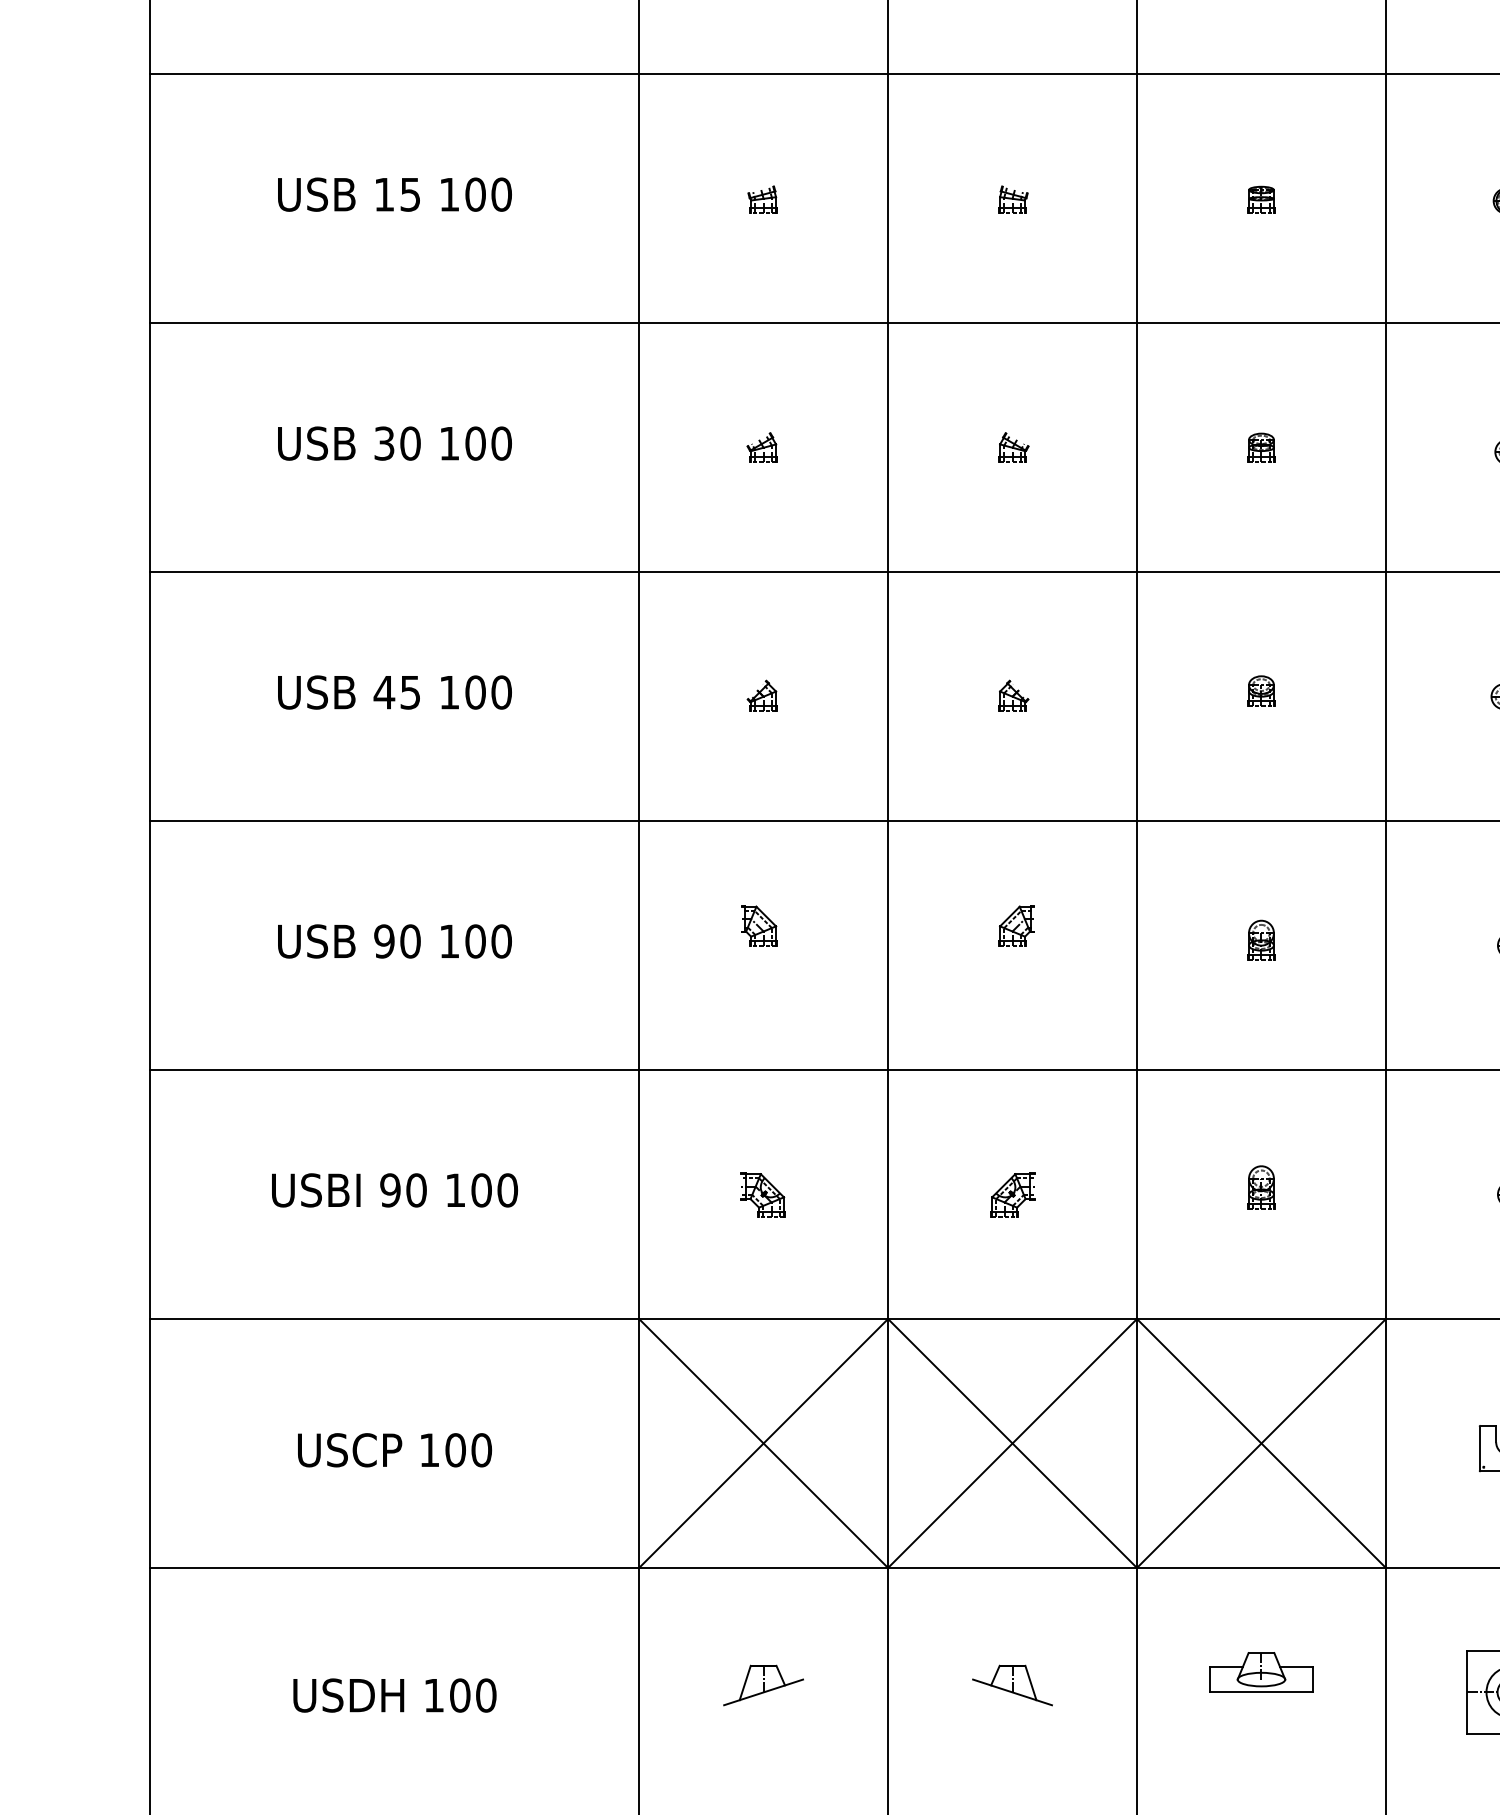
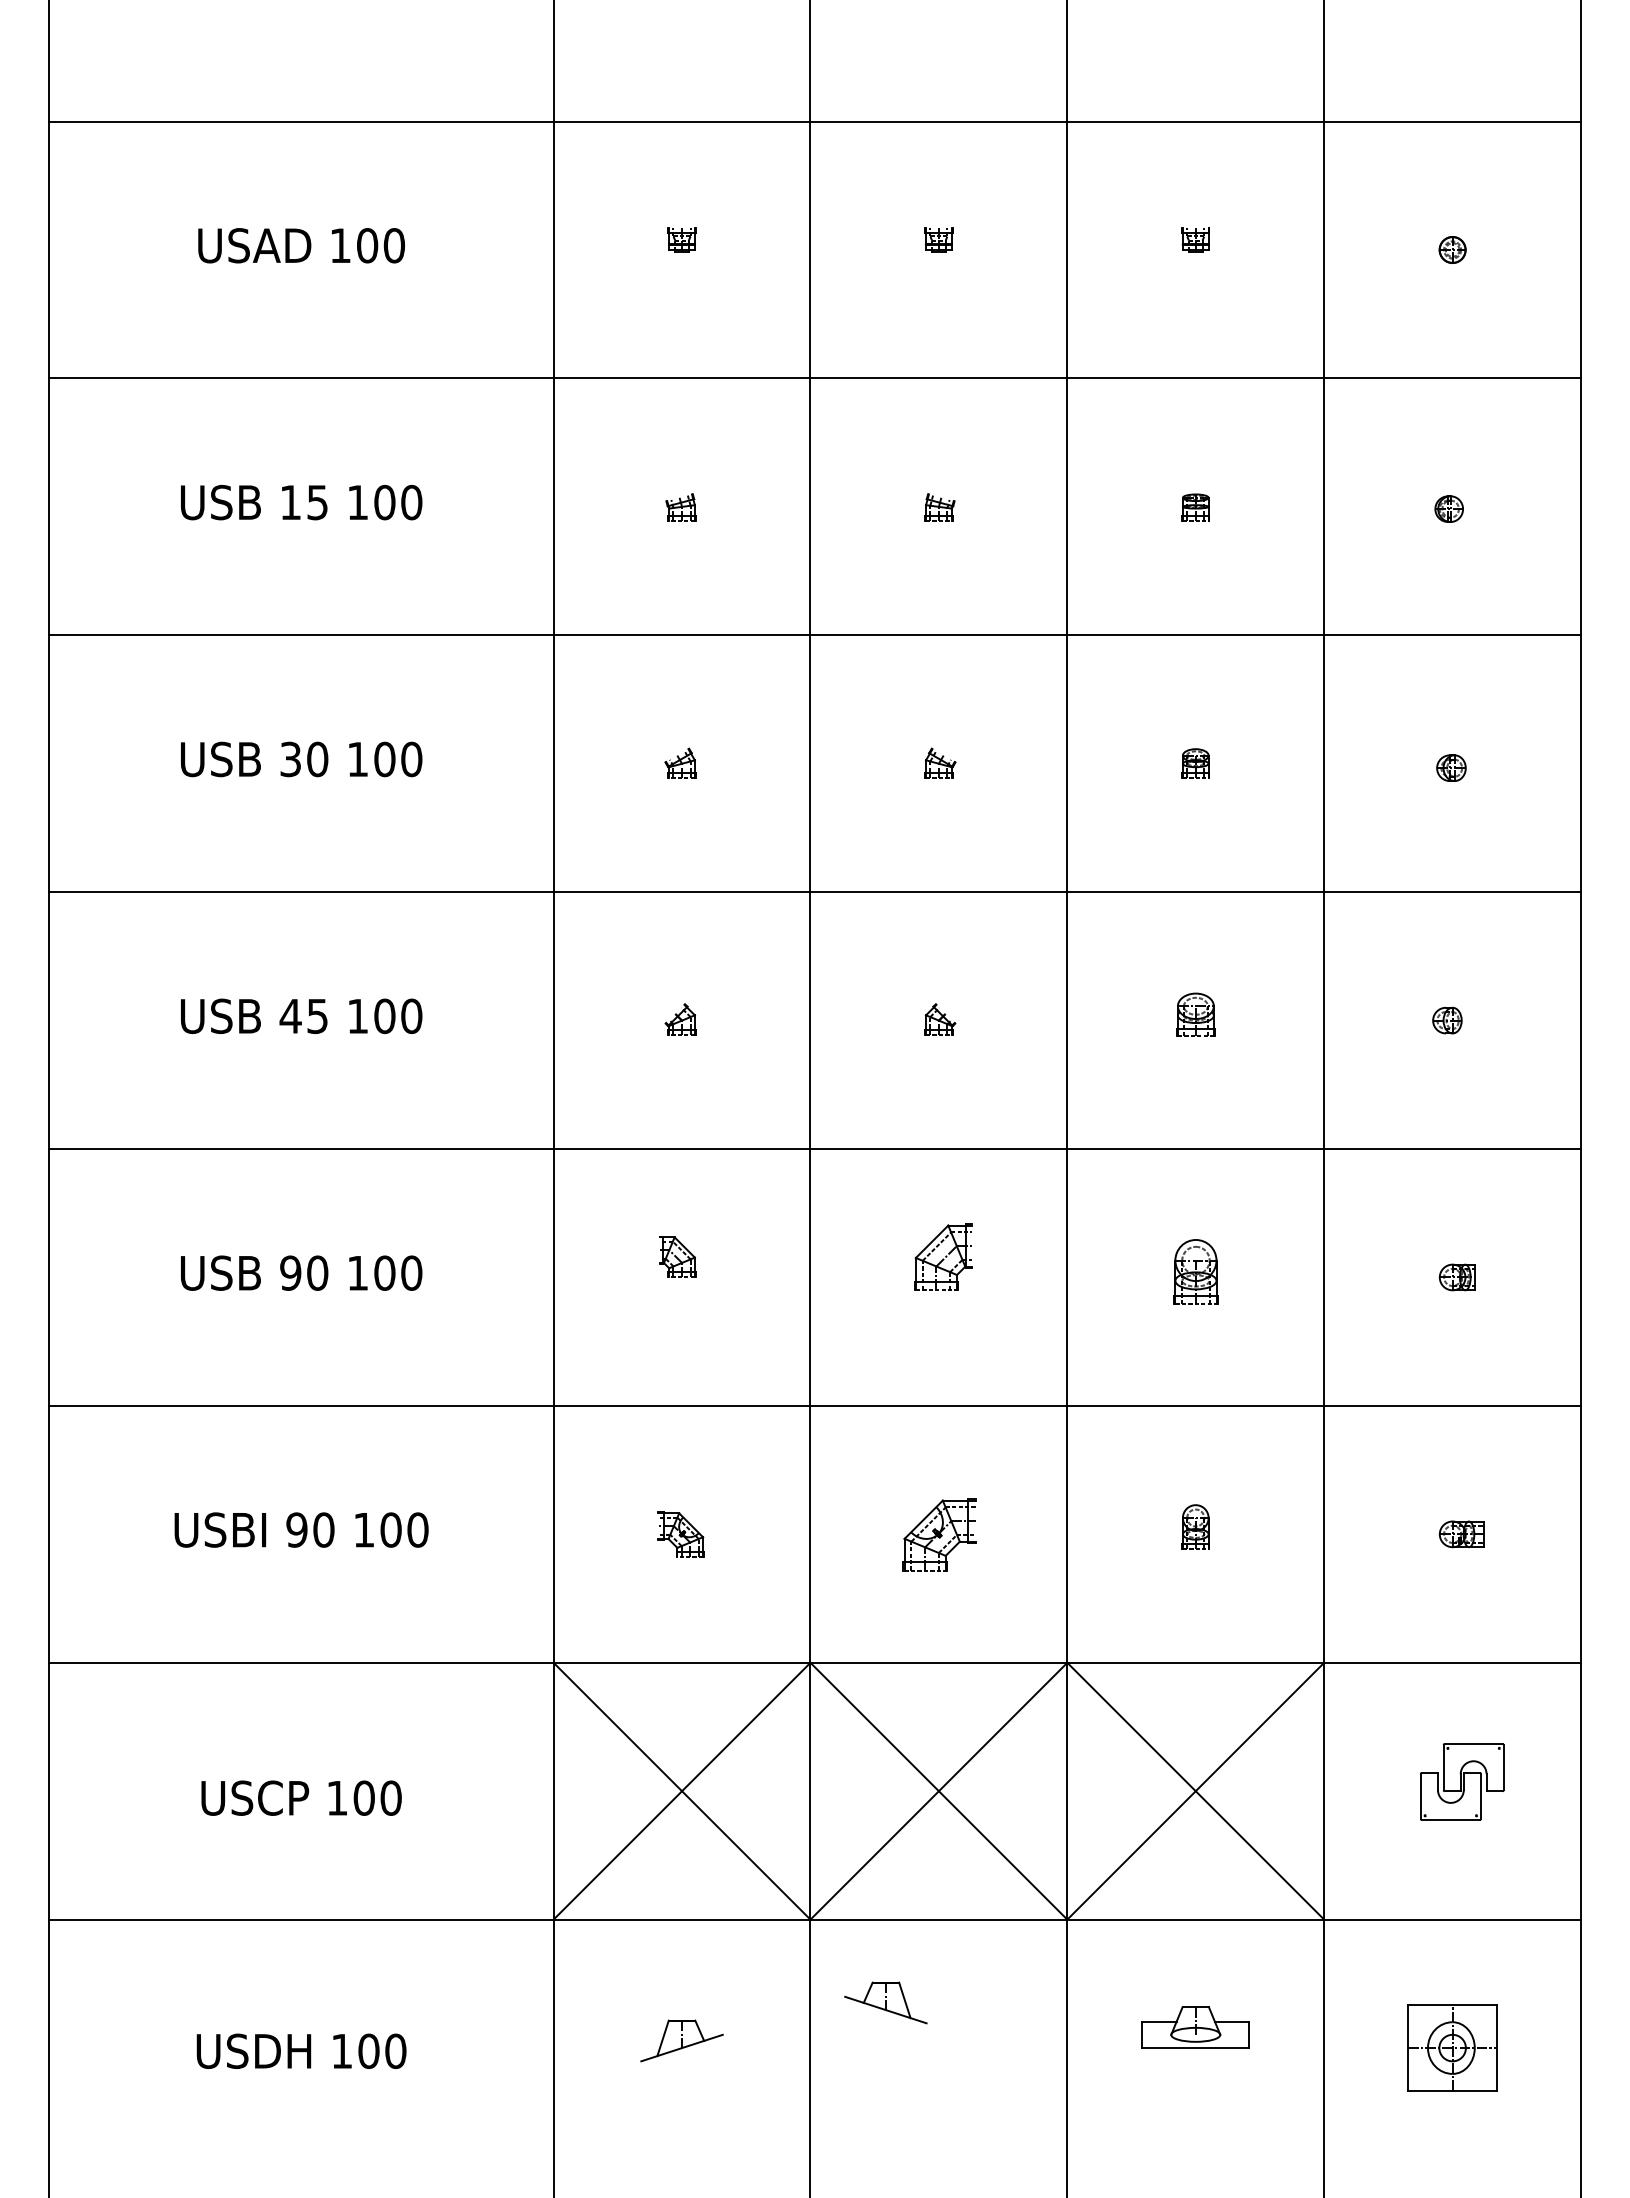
part: (1261, 690) -> (1195, 1014), size x1.4
part: (1016, 925) -> (942, 1256), size x1.6
part: (1261, 939) -> (1195, 1271), size x1.6
part: (1013, 1194) -> (939, 1534), size x1.6
part: (1012, 1685) -> (885, 2002), moved

